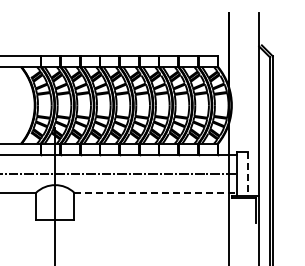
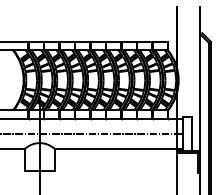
line: (248, 173) -> (191, 133), dashed -> solid
line: (156, 192) -> (119, 148), dashed -> solid

